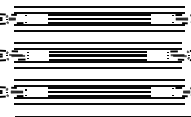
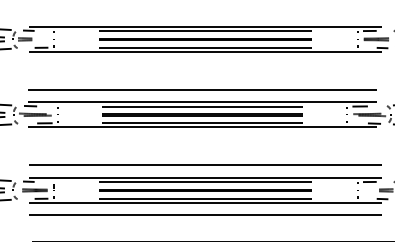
line: (99, 6) -> (205, 13), removed
line: (99, 31) -> (205, 65), removed
line: (97, 67) -> (201, 139), removed

